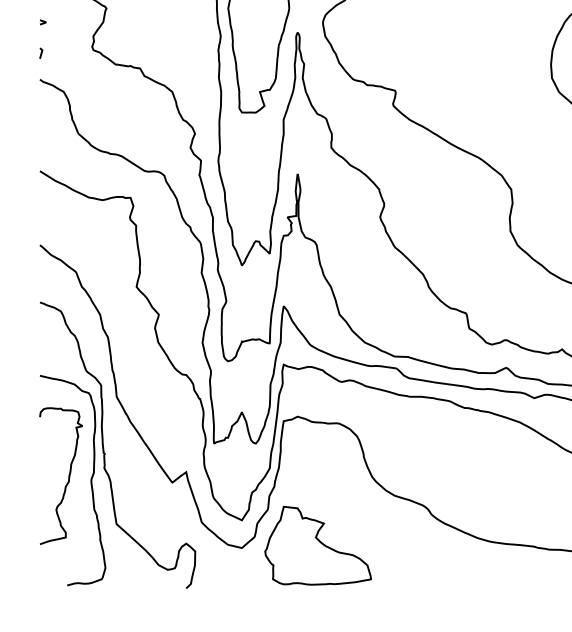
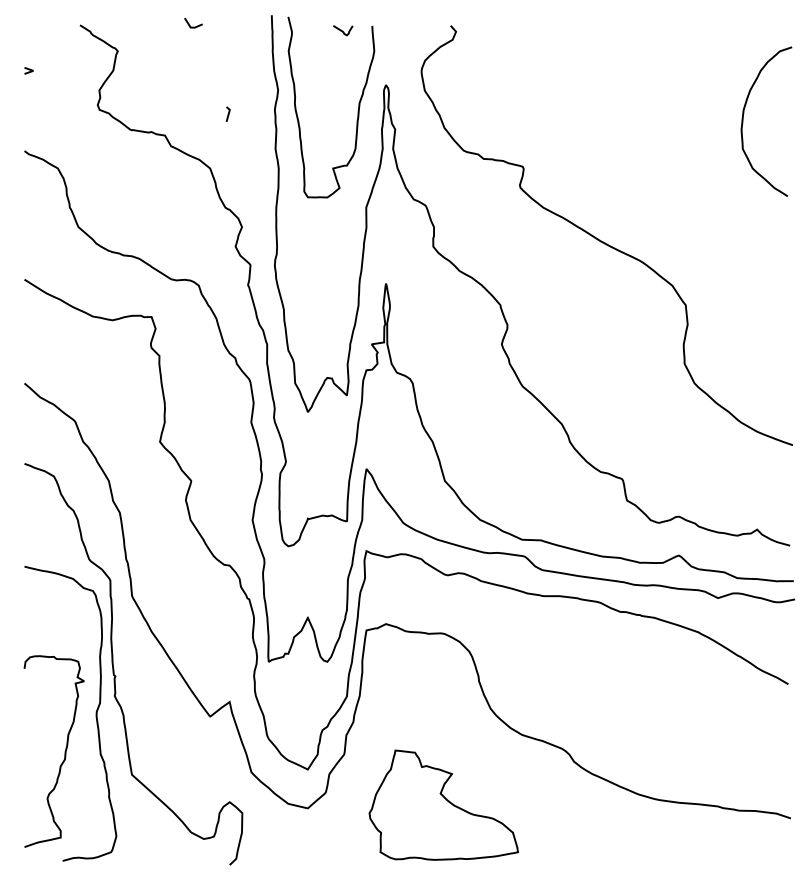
line: (41, 52) -> (228, 113), moved
curve: (68, 476) -> (64, 751), moved
part: (317, 545) -> (443, 804), moved

